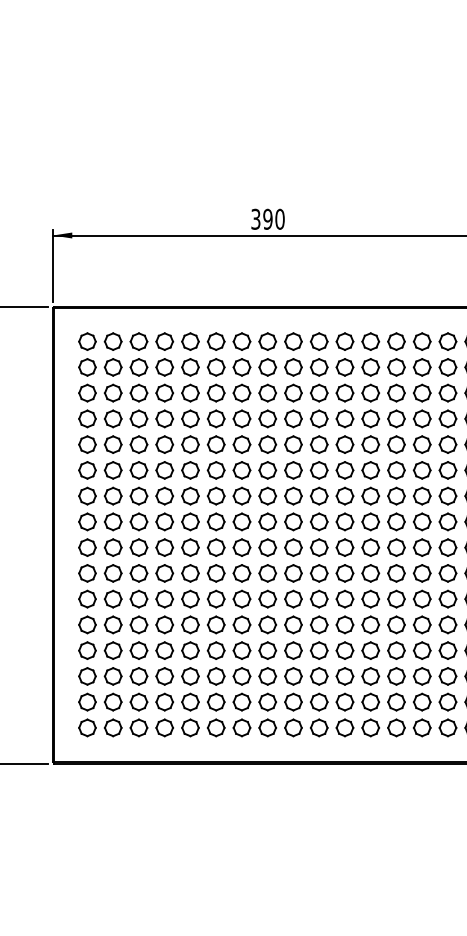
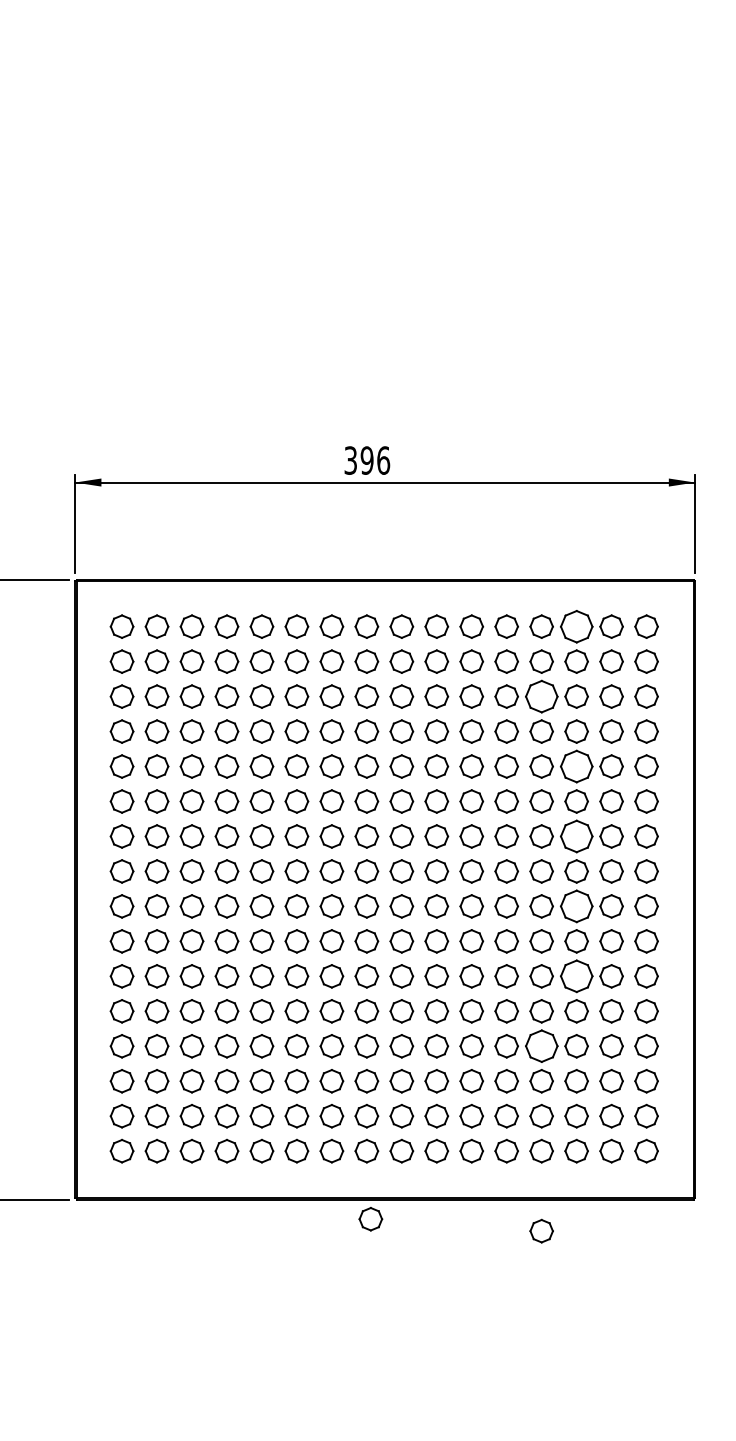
text: (279, 219) -> (383, 460), 390 -> 396
part: (422, 341) -> (576, 626), size x1.4
part: (396, 393) -> (541, 696), size x1.4
part: (422, 444) -> (576, 766), size x1.4
part: (422, 496) -> (576, 836), size x1.4
part: (422, 547) -> (576, 906), size x1.4
part: (422, 599) -> (576, 976), size x1.4
part: (396, 650) -> (541, 1046), size x1.4
part: (270, 778) -> (370, 1219), added
part: (396, 786) -> (541, 1230), added

